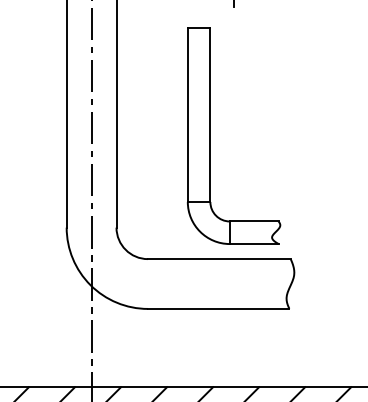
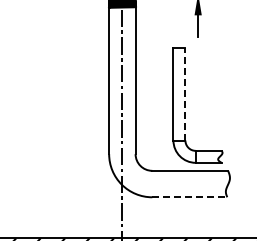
line: (210, 113) -> (185, 93), solid -> dashed
line: (218, 309) -> (189, 197), solid -> dashed

